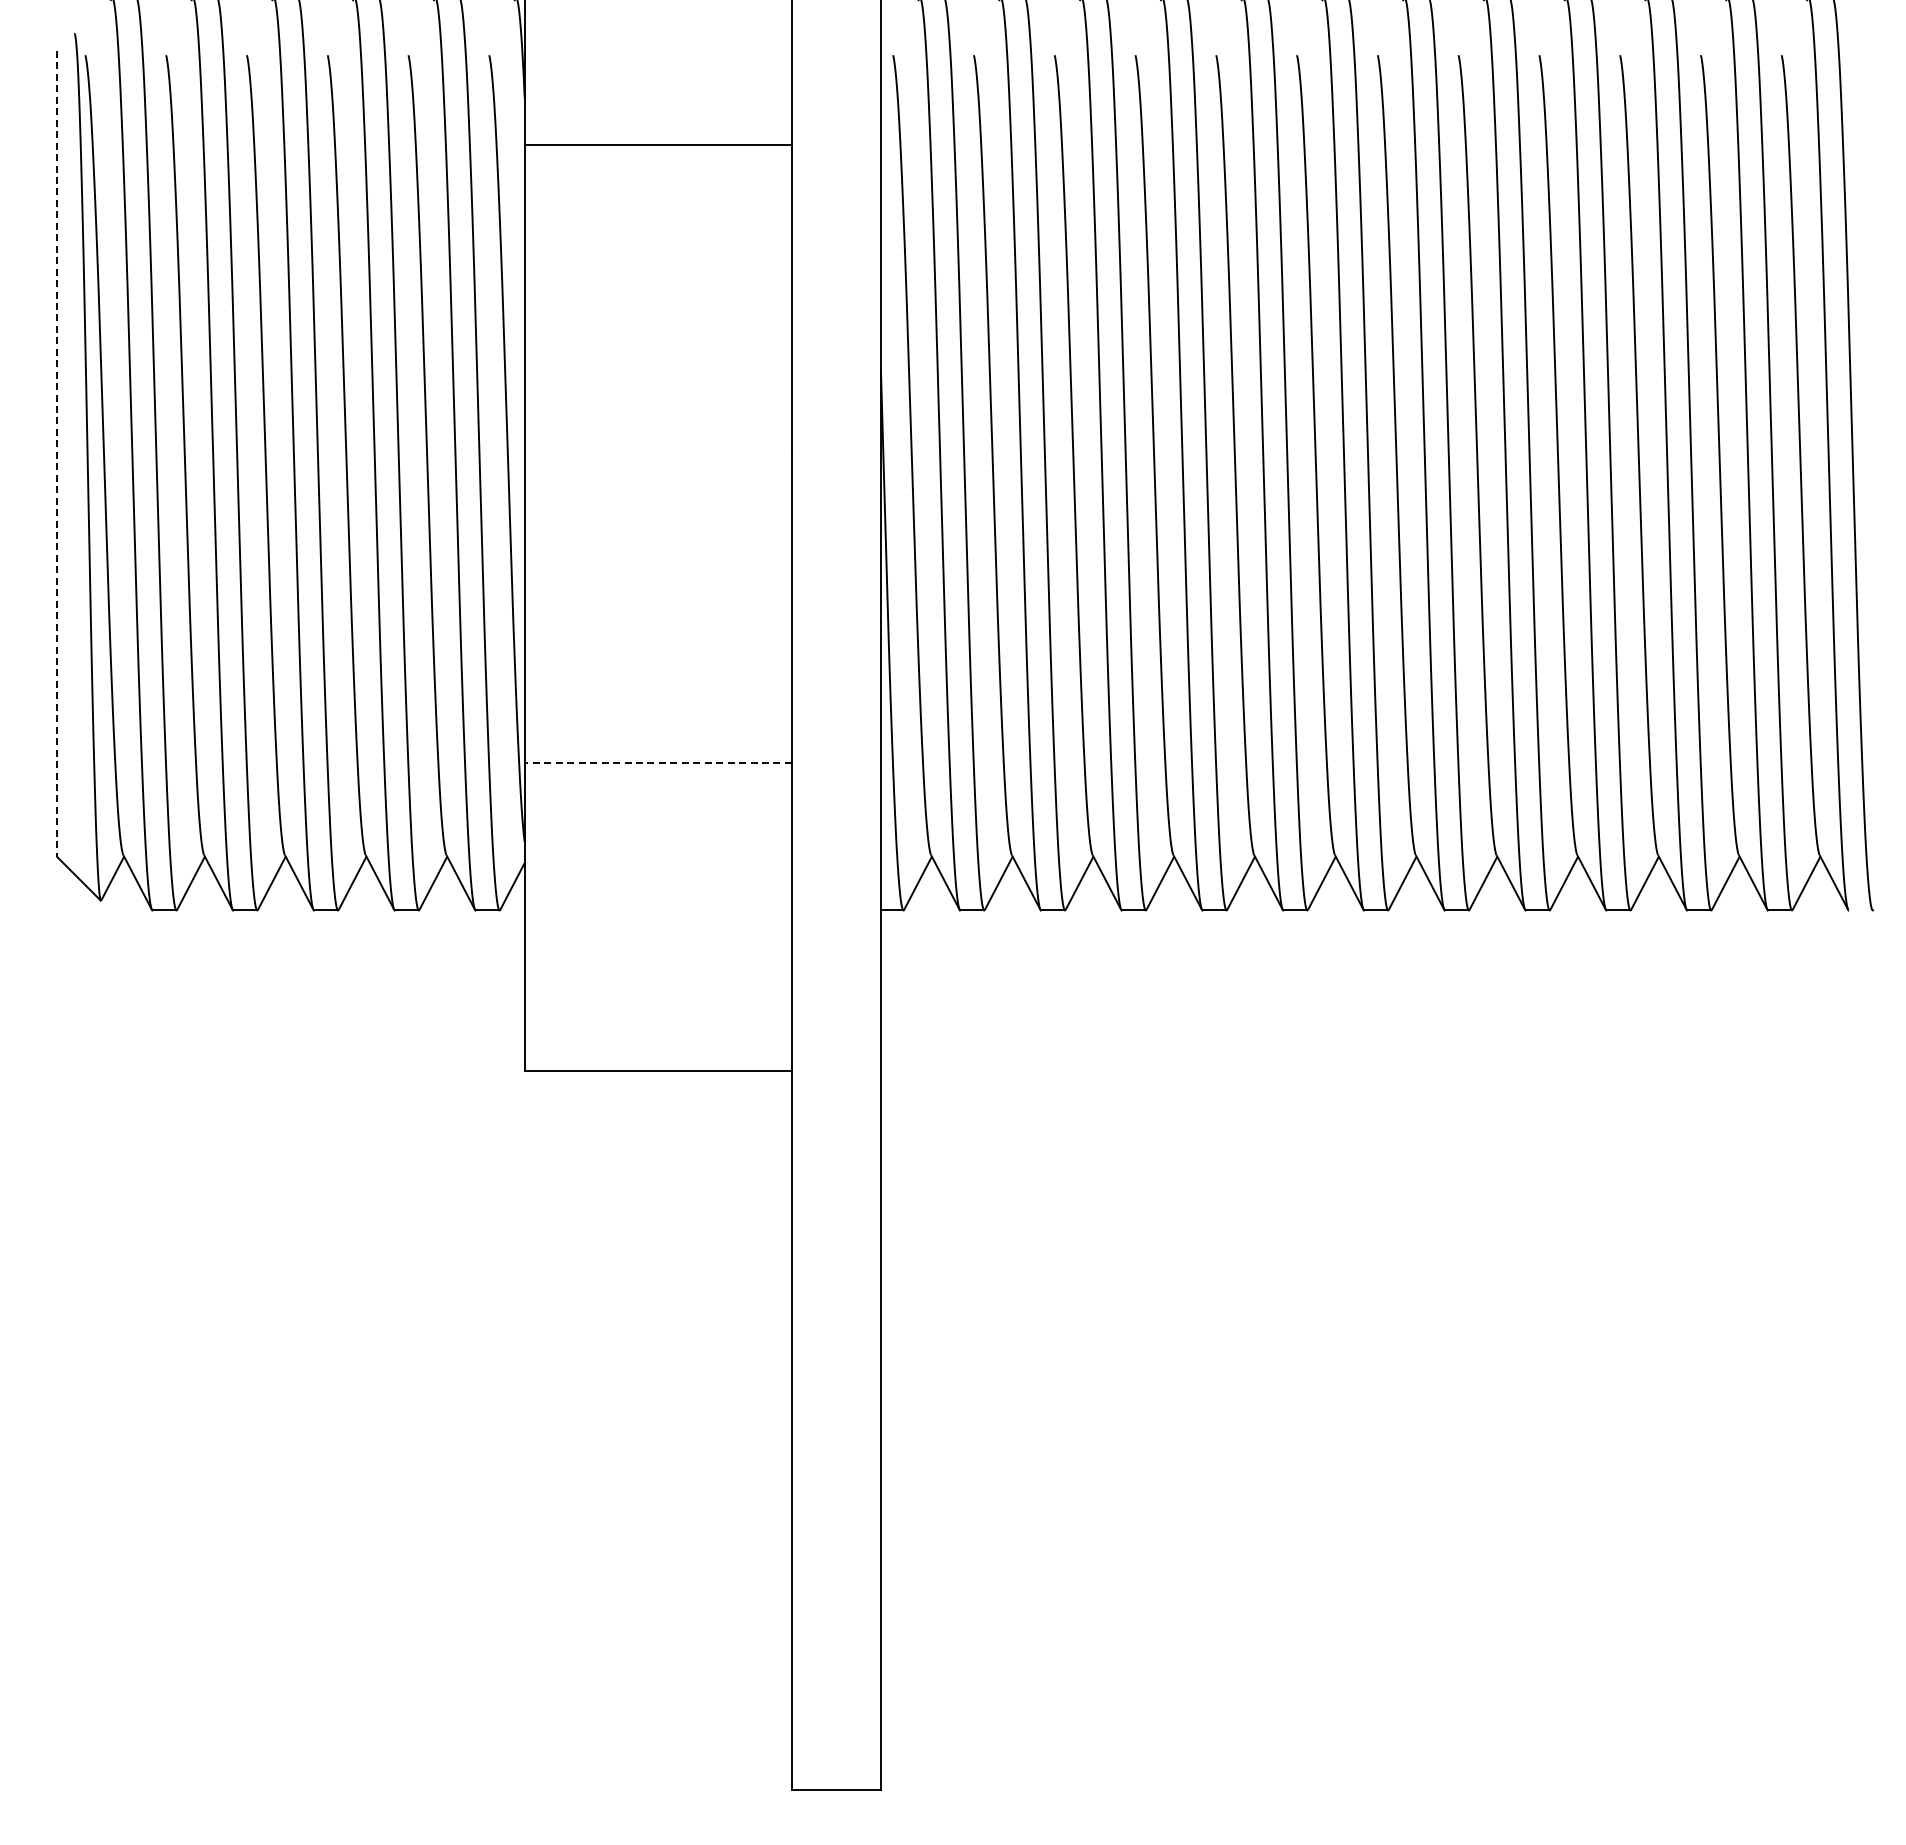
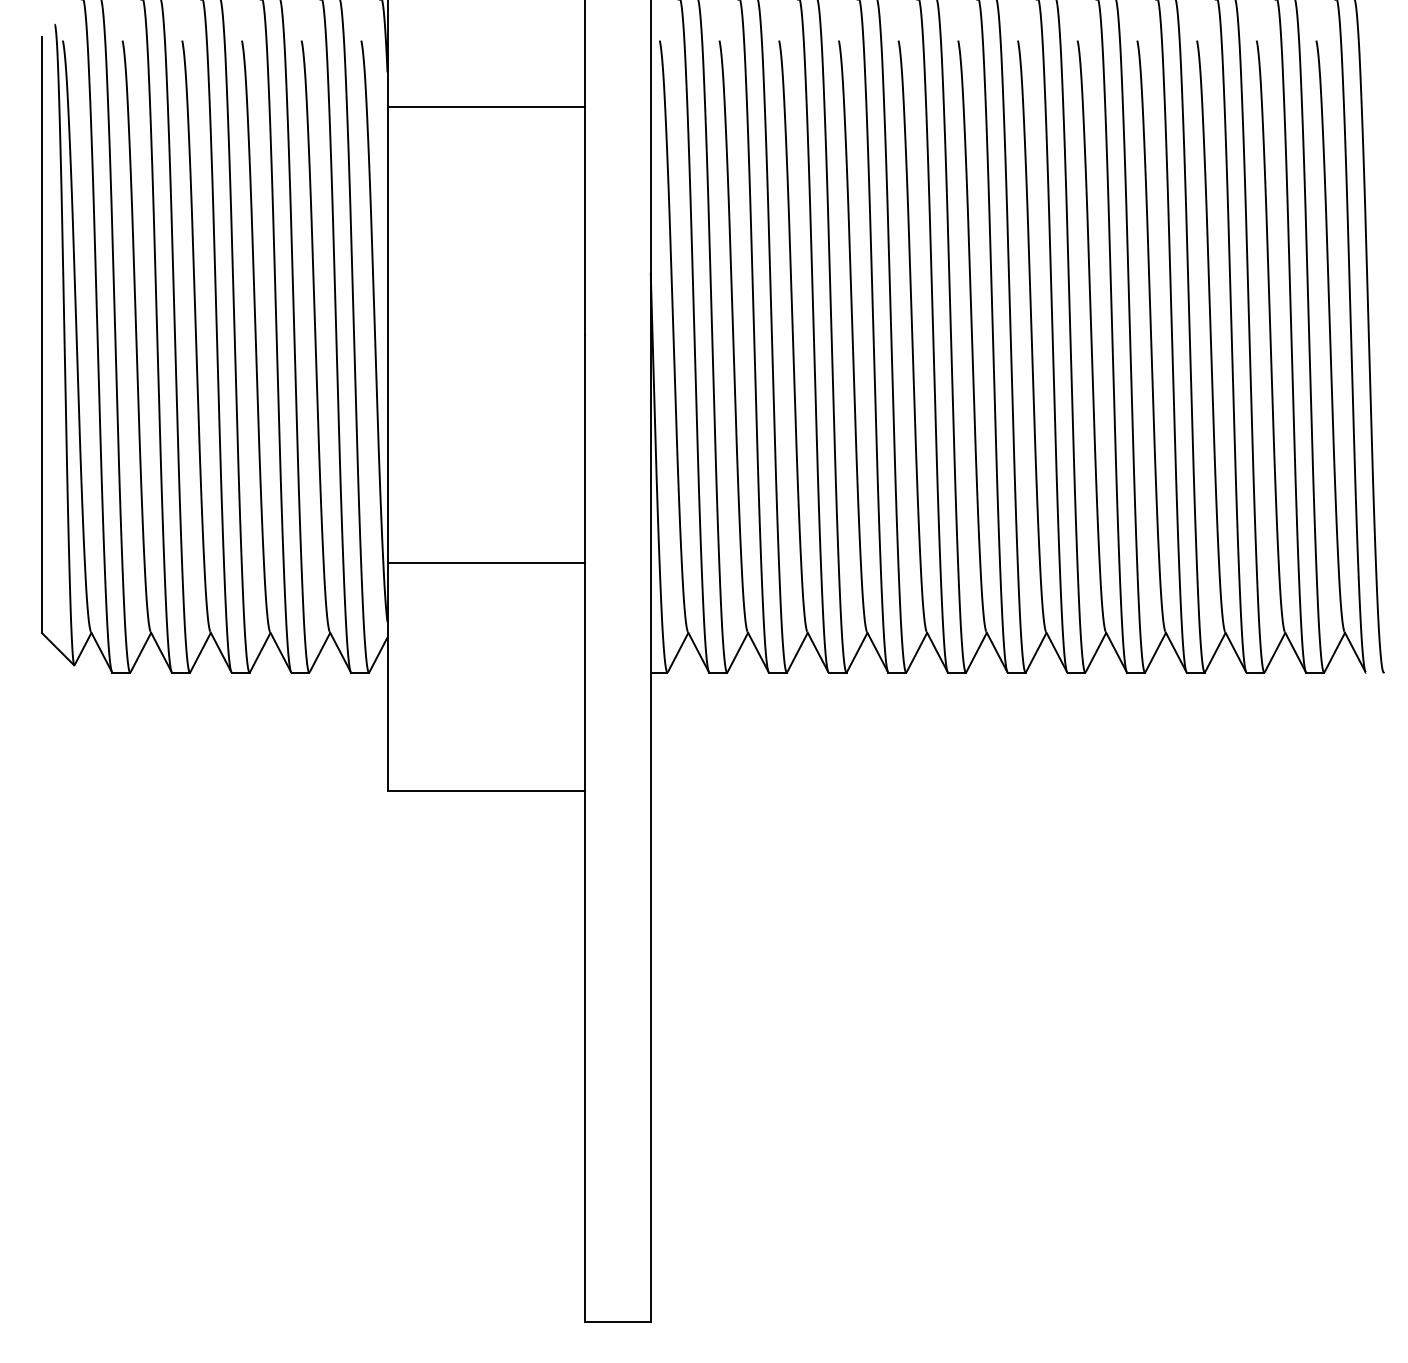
line: (57, 453) -> (42, 334), dashed -> solid
line: (658, 762) -> (486, 563), dashed -> solid

